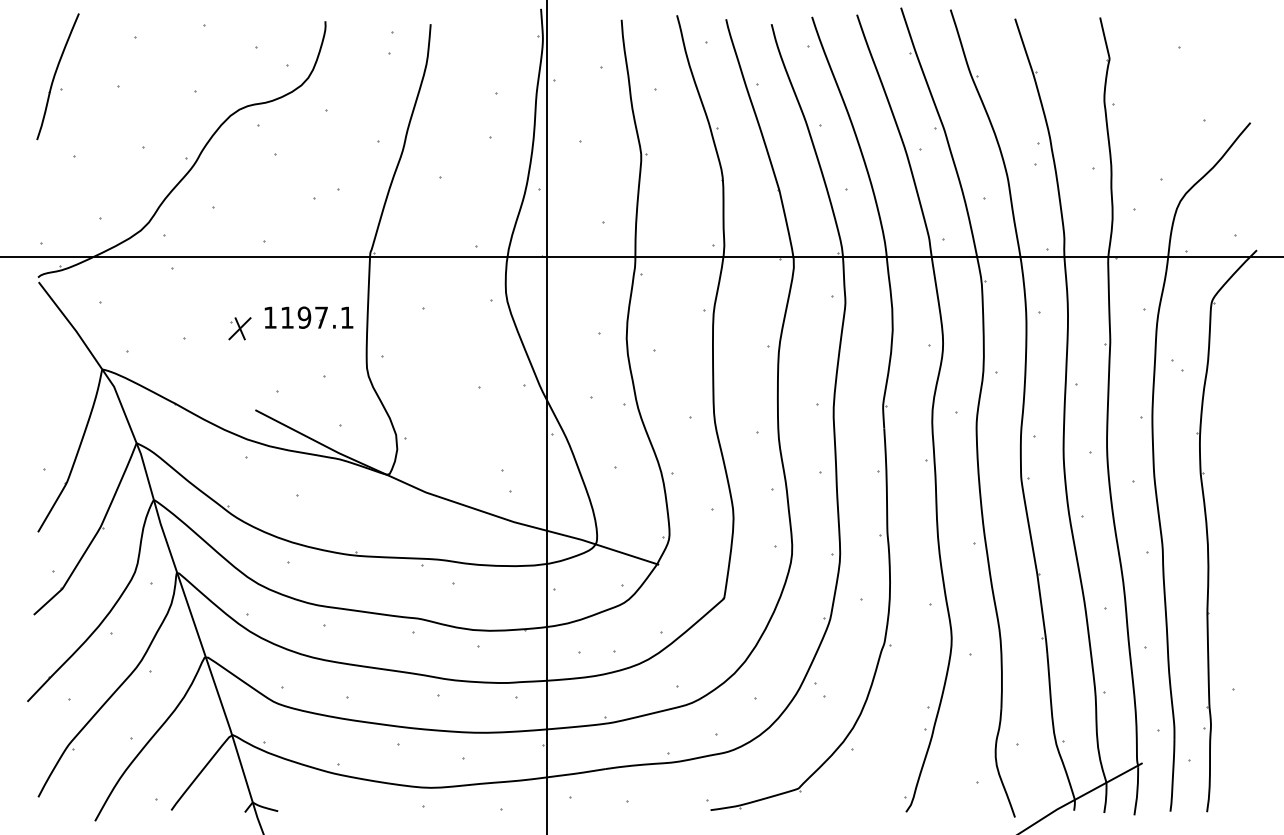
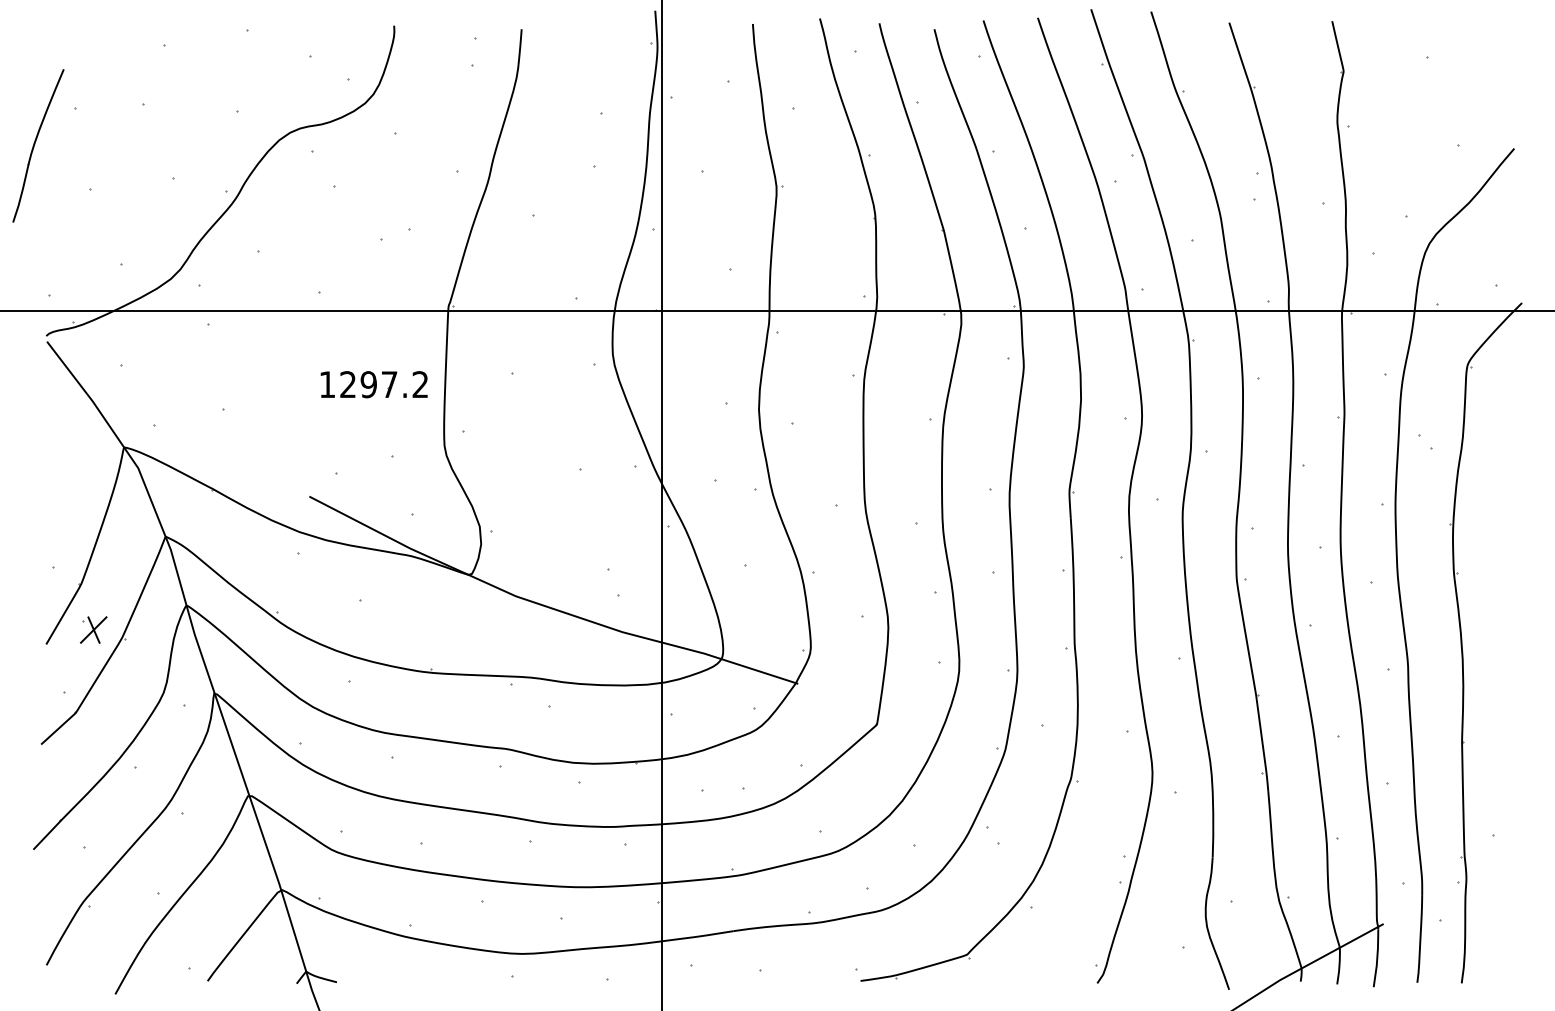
part: (58, 76) -> (38, 145), moved
text: (316, 317) -> (383, 384), 1197.1 -> 1297.2
part: (239, 328) -> (93, 629), moved

